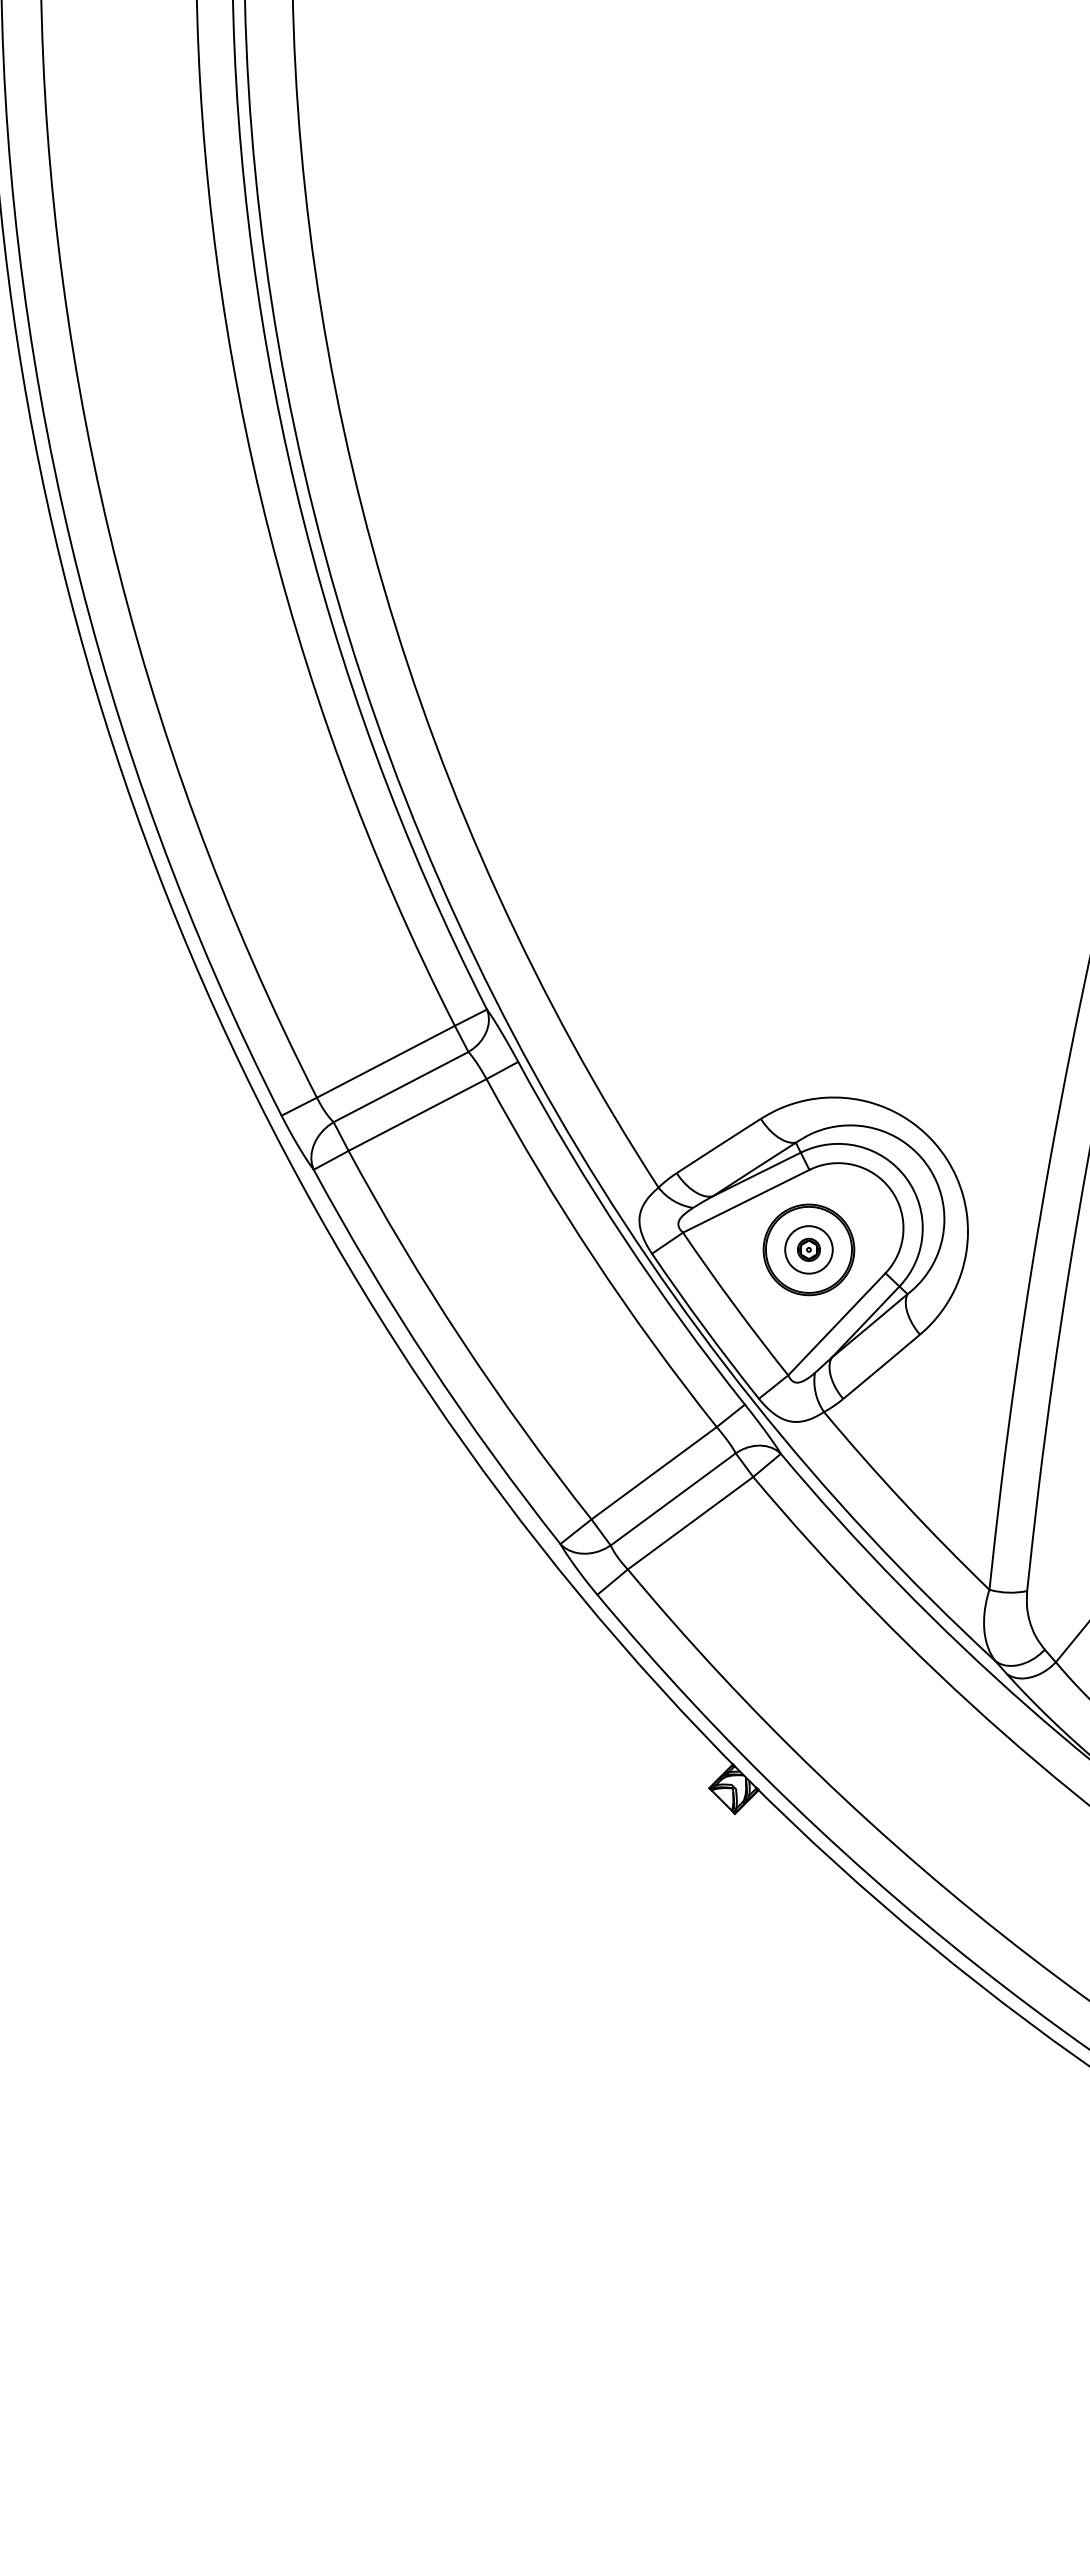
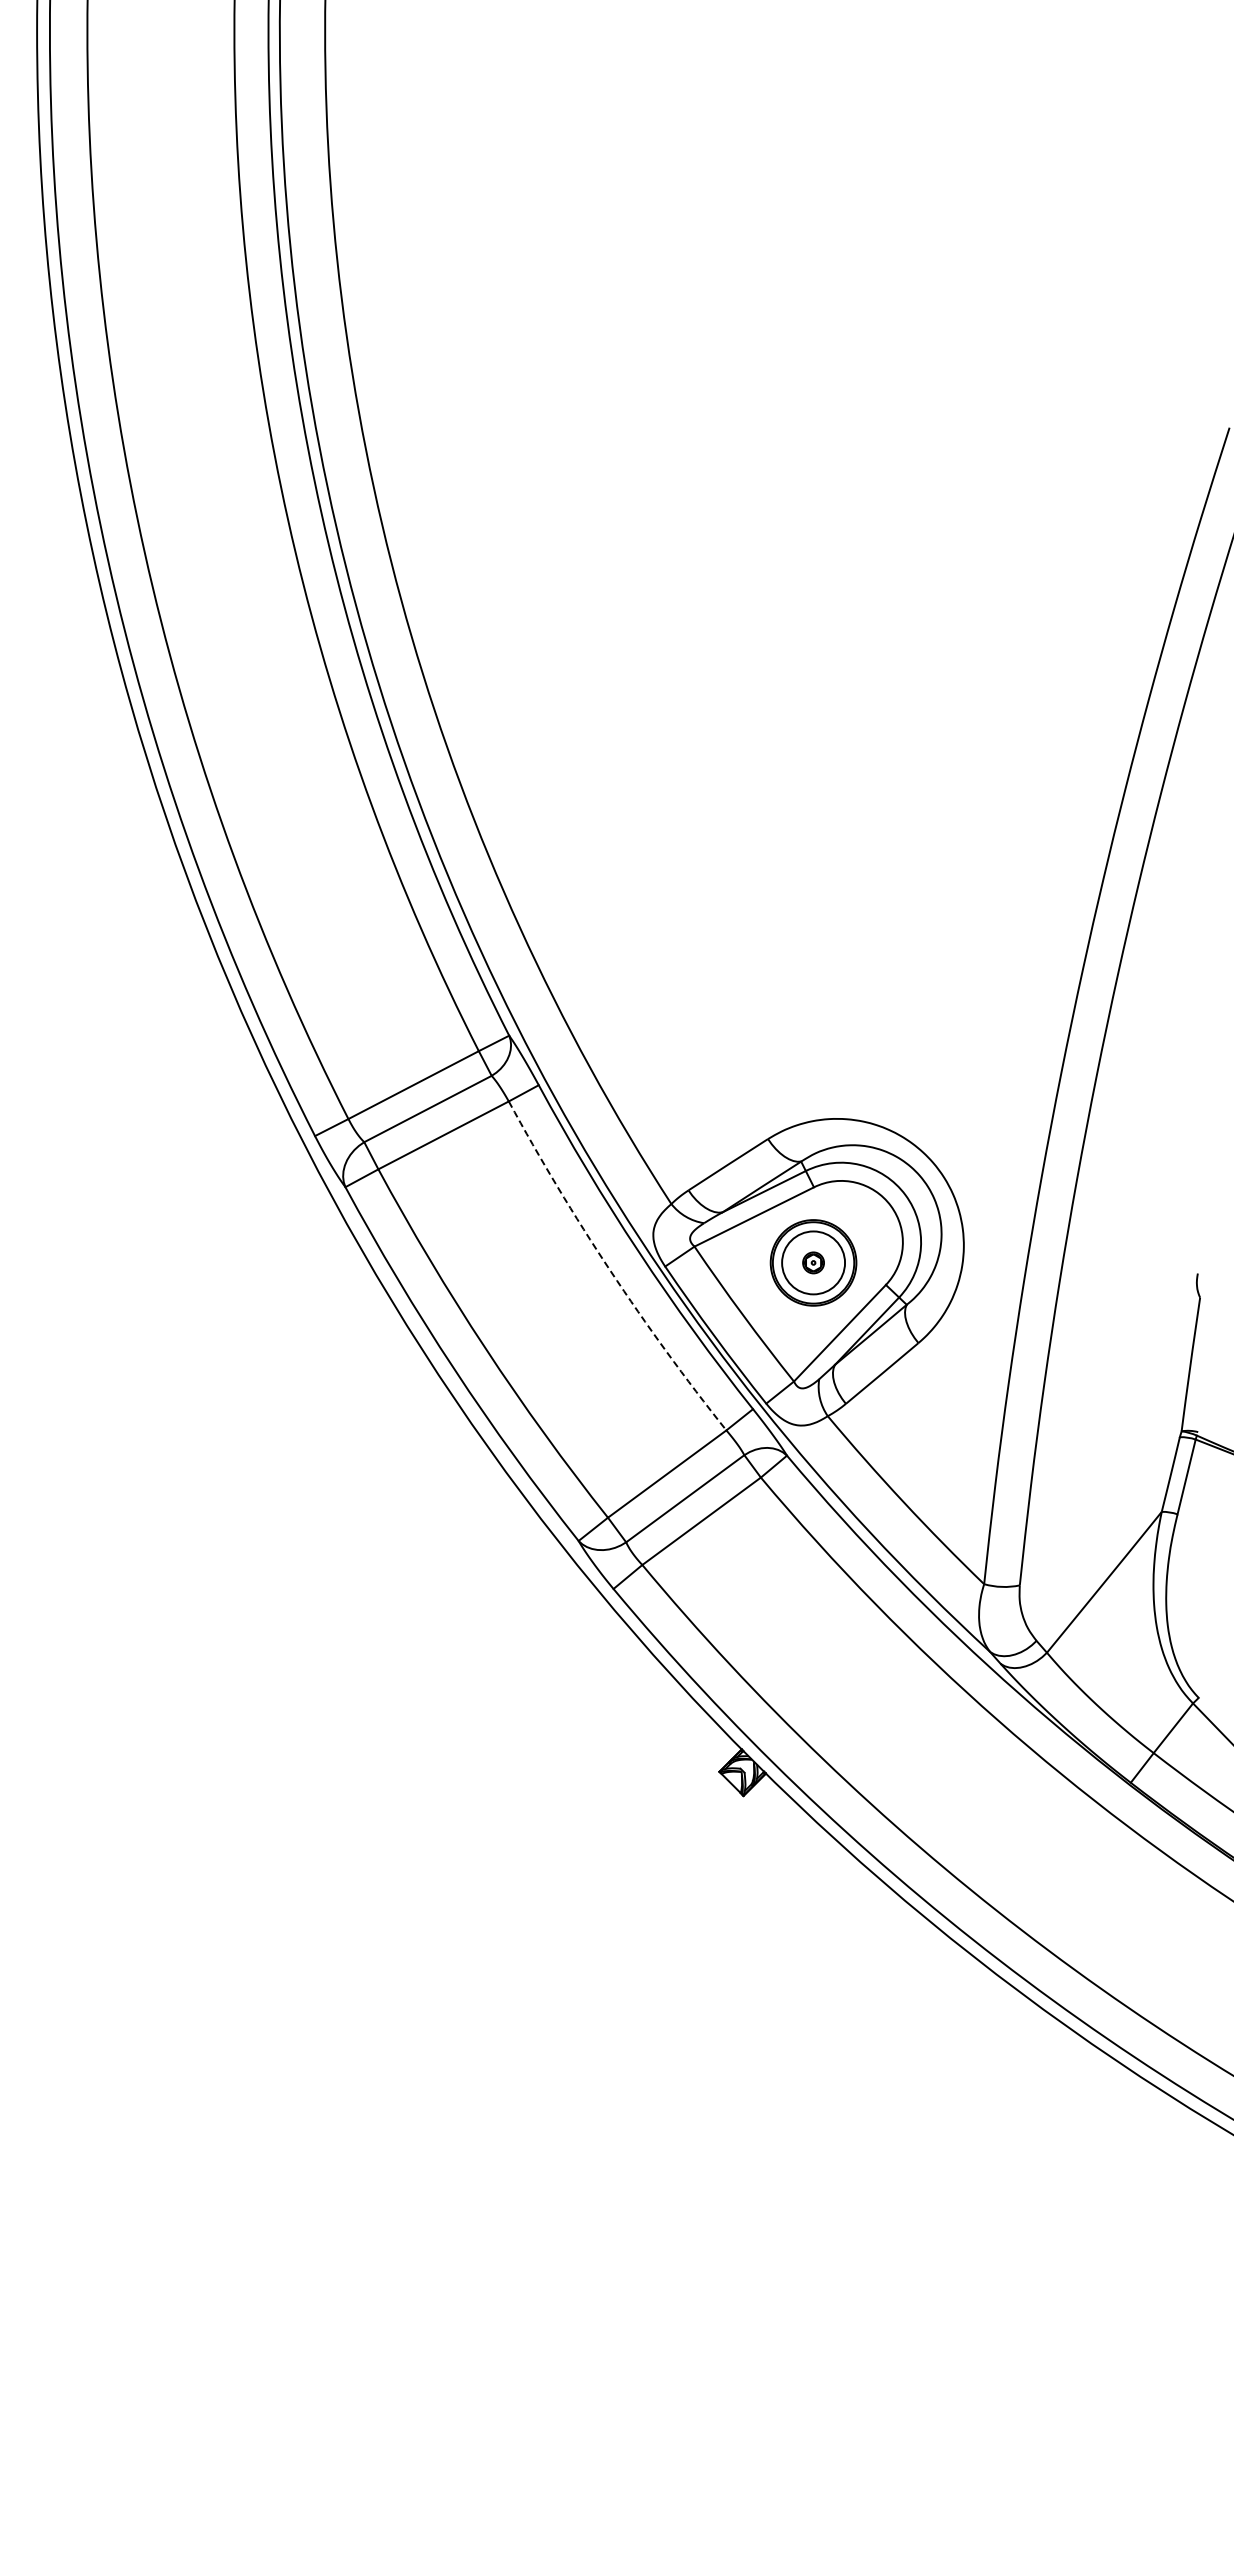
circle: (808, 1249) -> (813, 1262), size x1.4
arc: (594, 1257) -> (610, 1270), solid -> dashed

